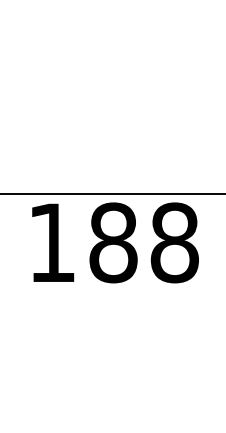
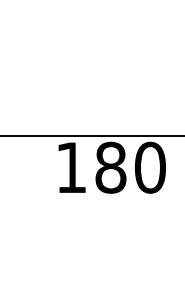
text: (173, 242) -> (149, 167), 188 -> 180

